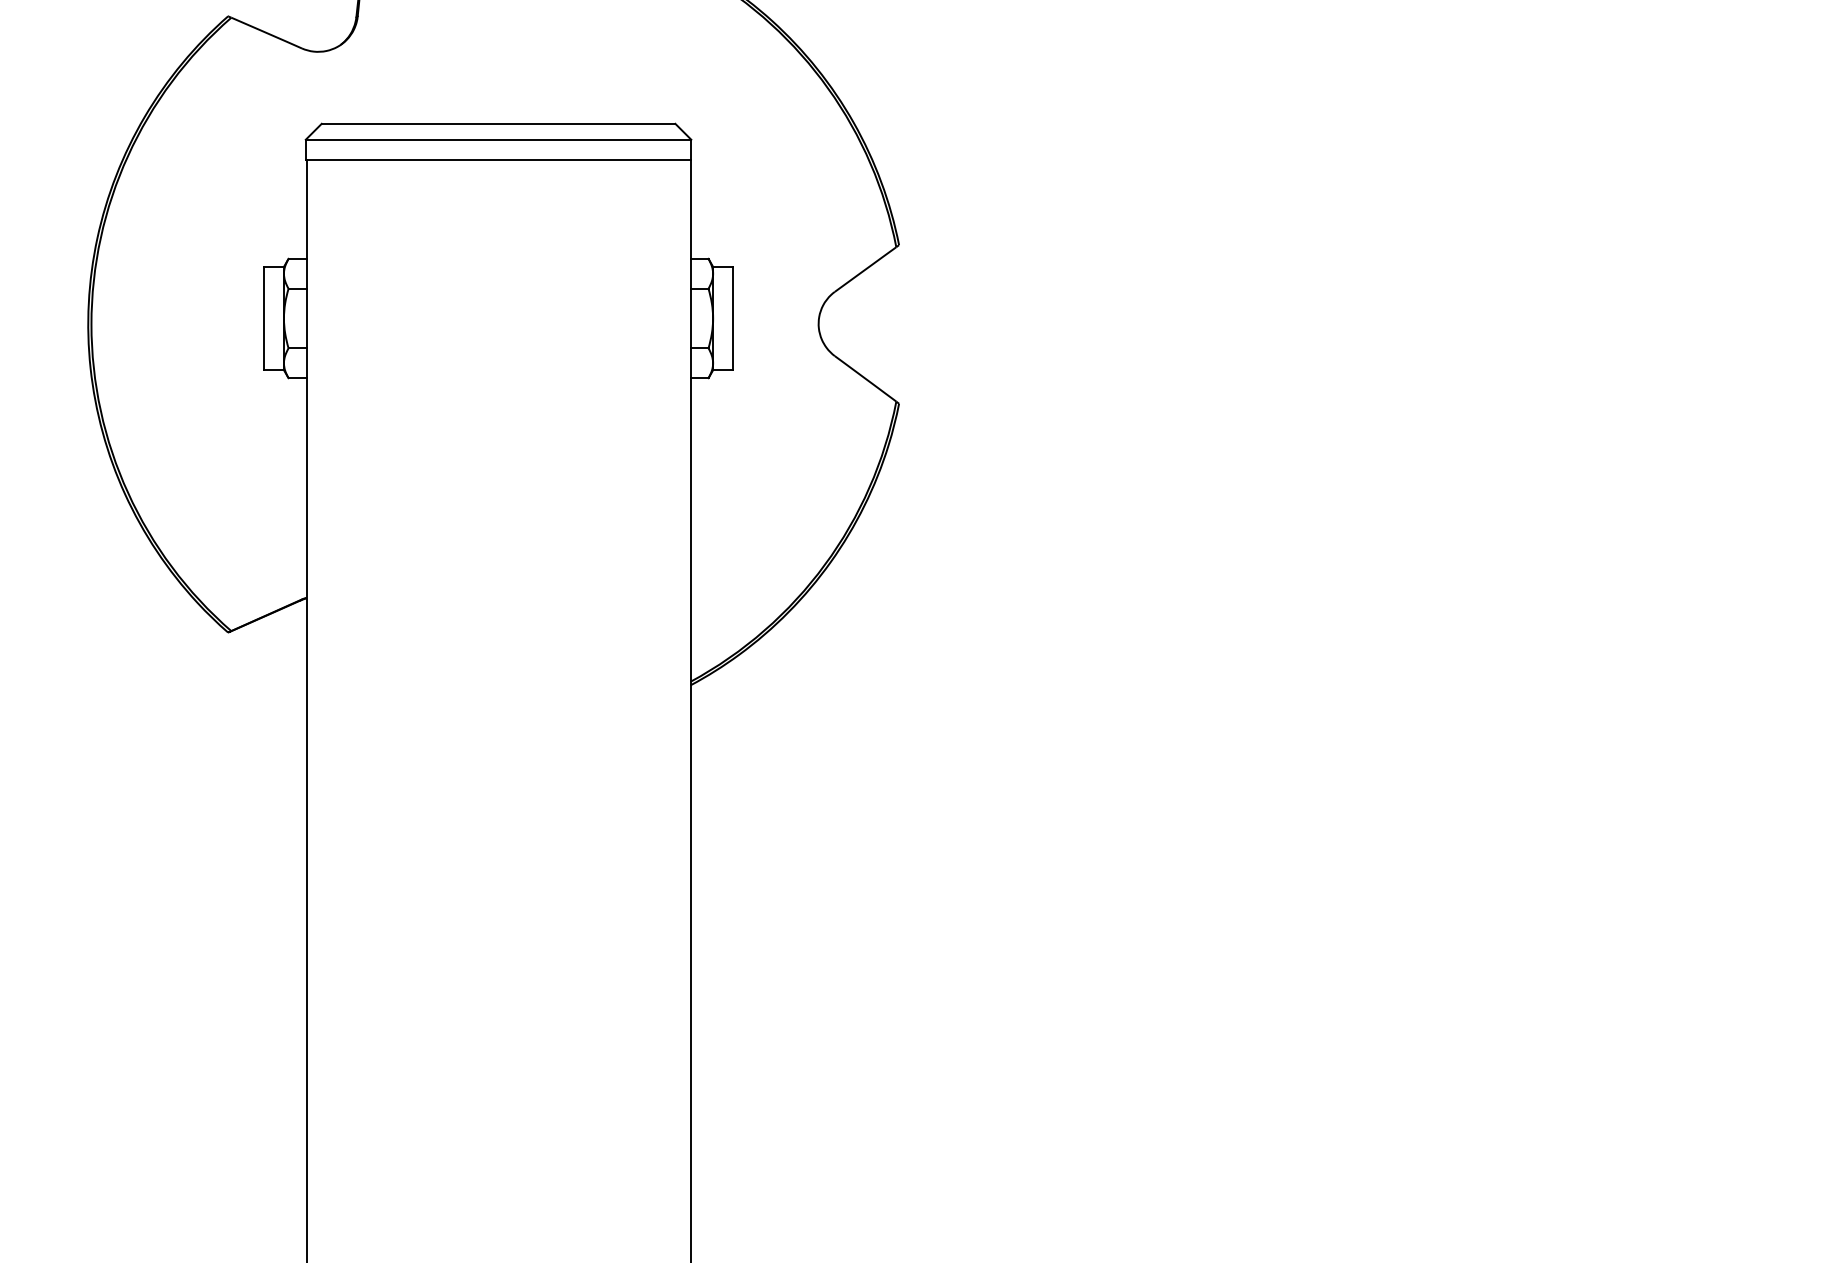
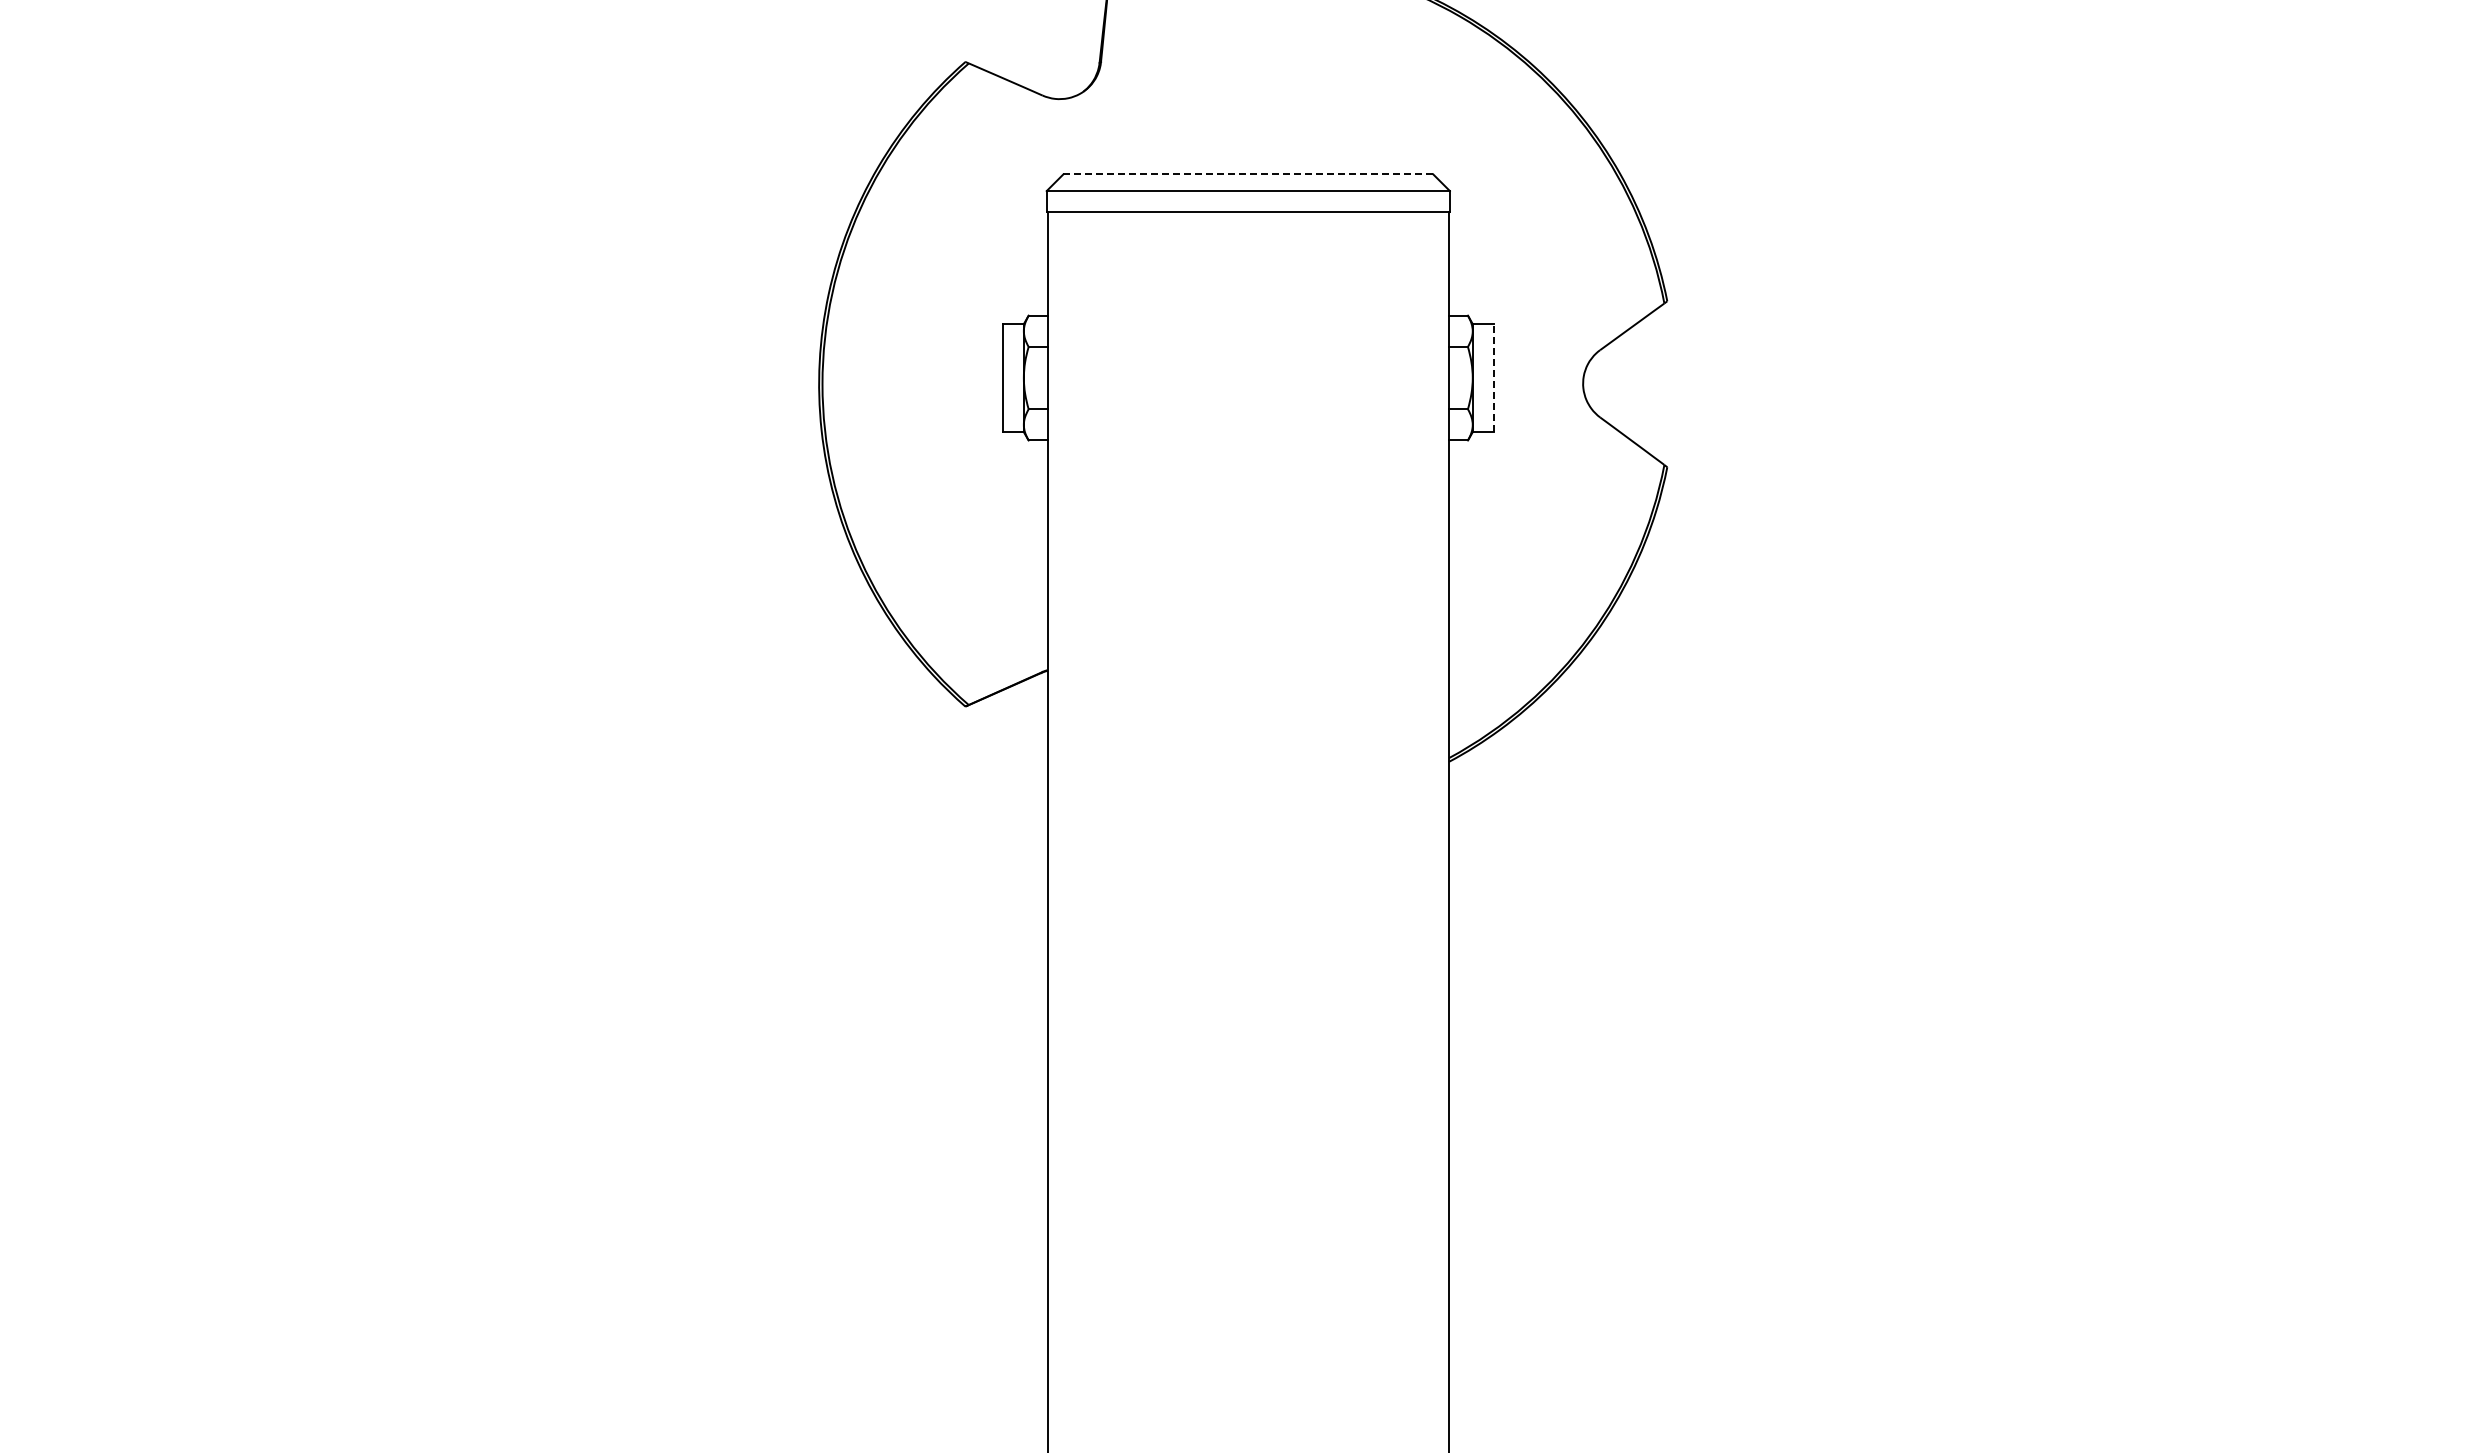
line: (498, 123) -> (1248, 174), solid -> dashed
line: (732, 317) -> (1493, 377), solid -> dashed

